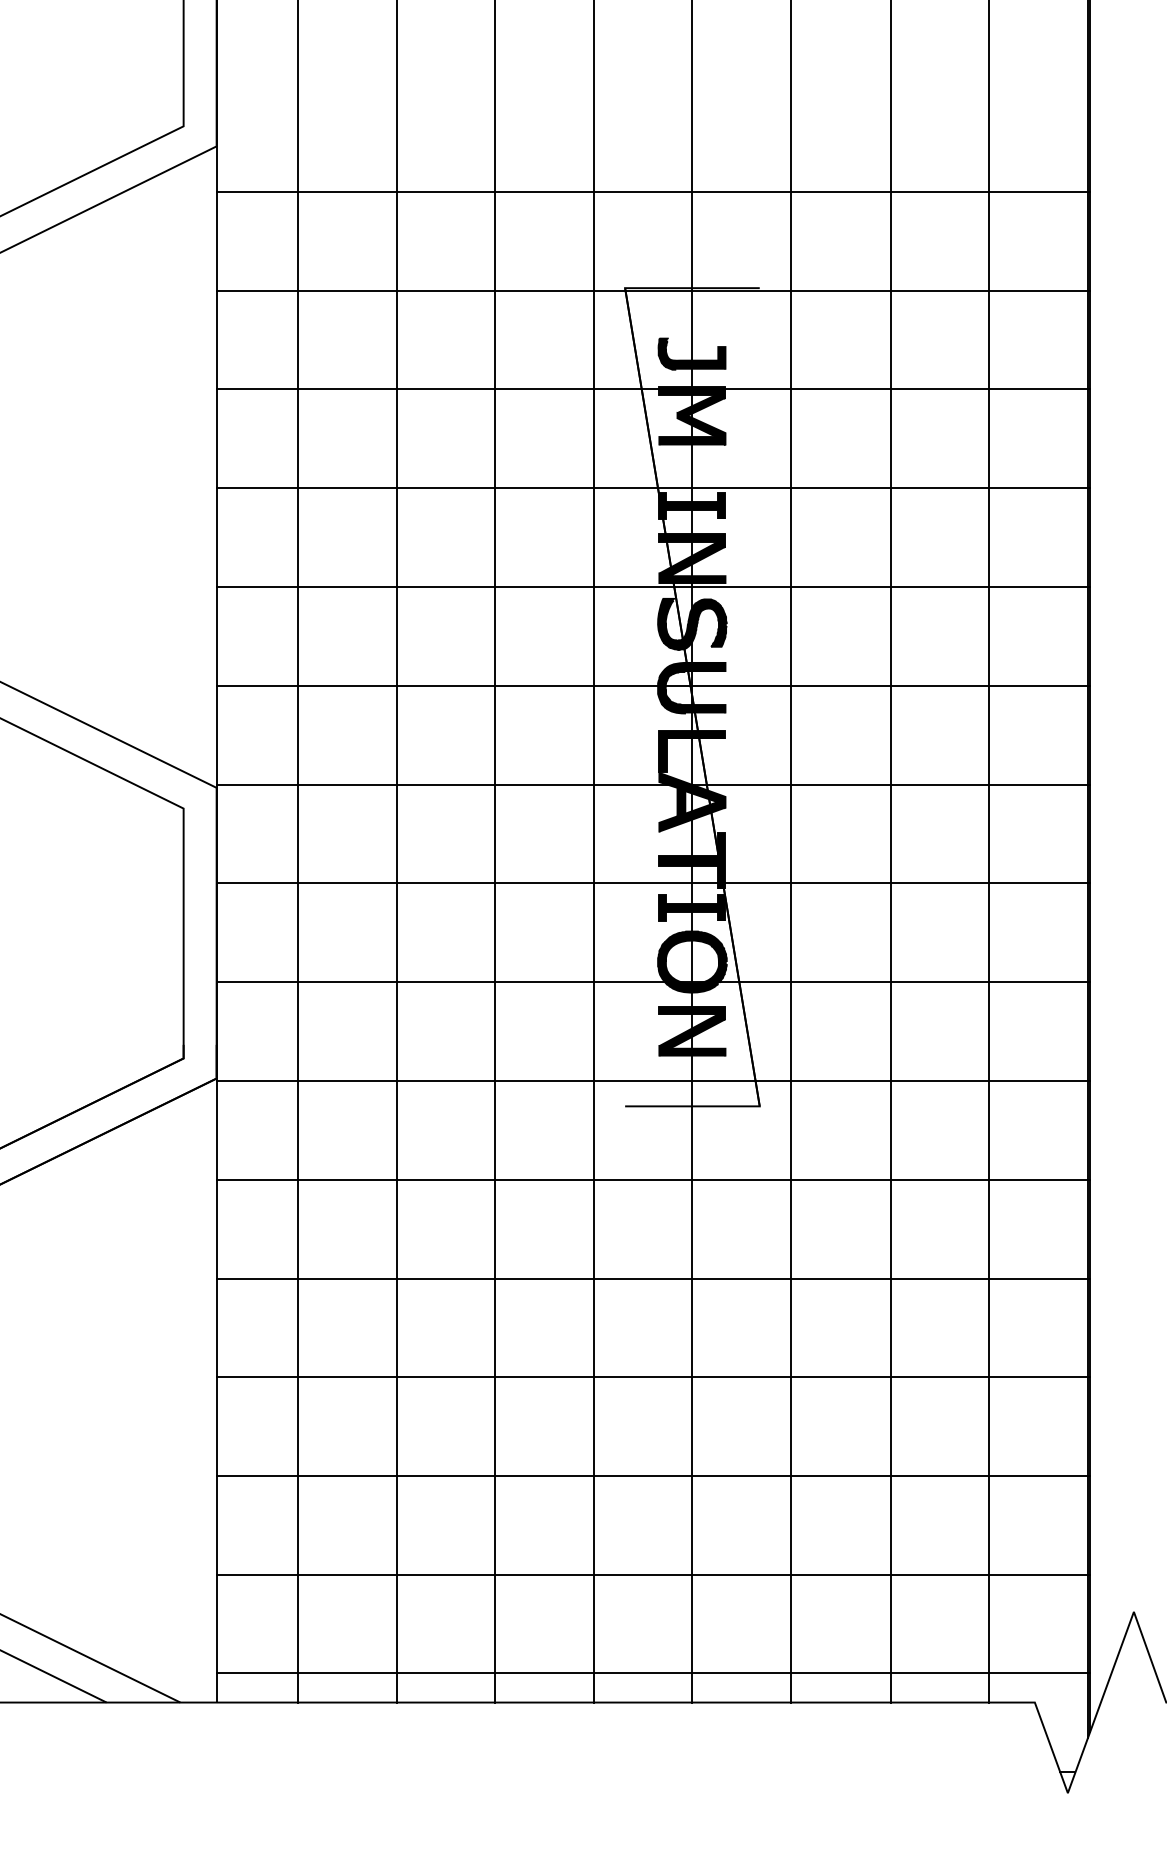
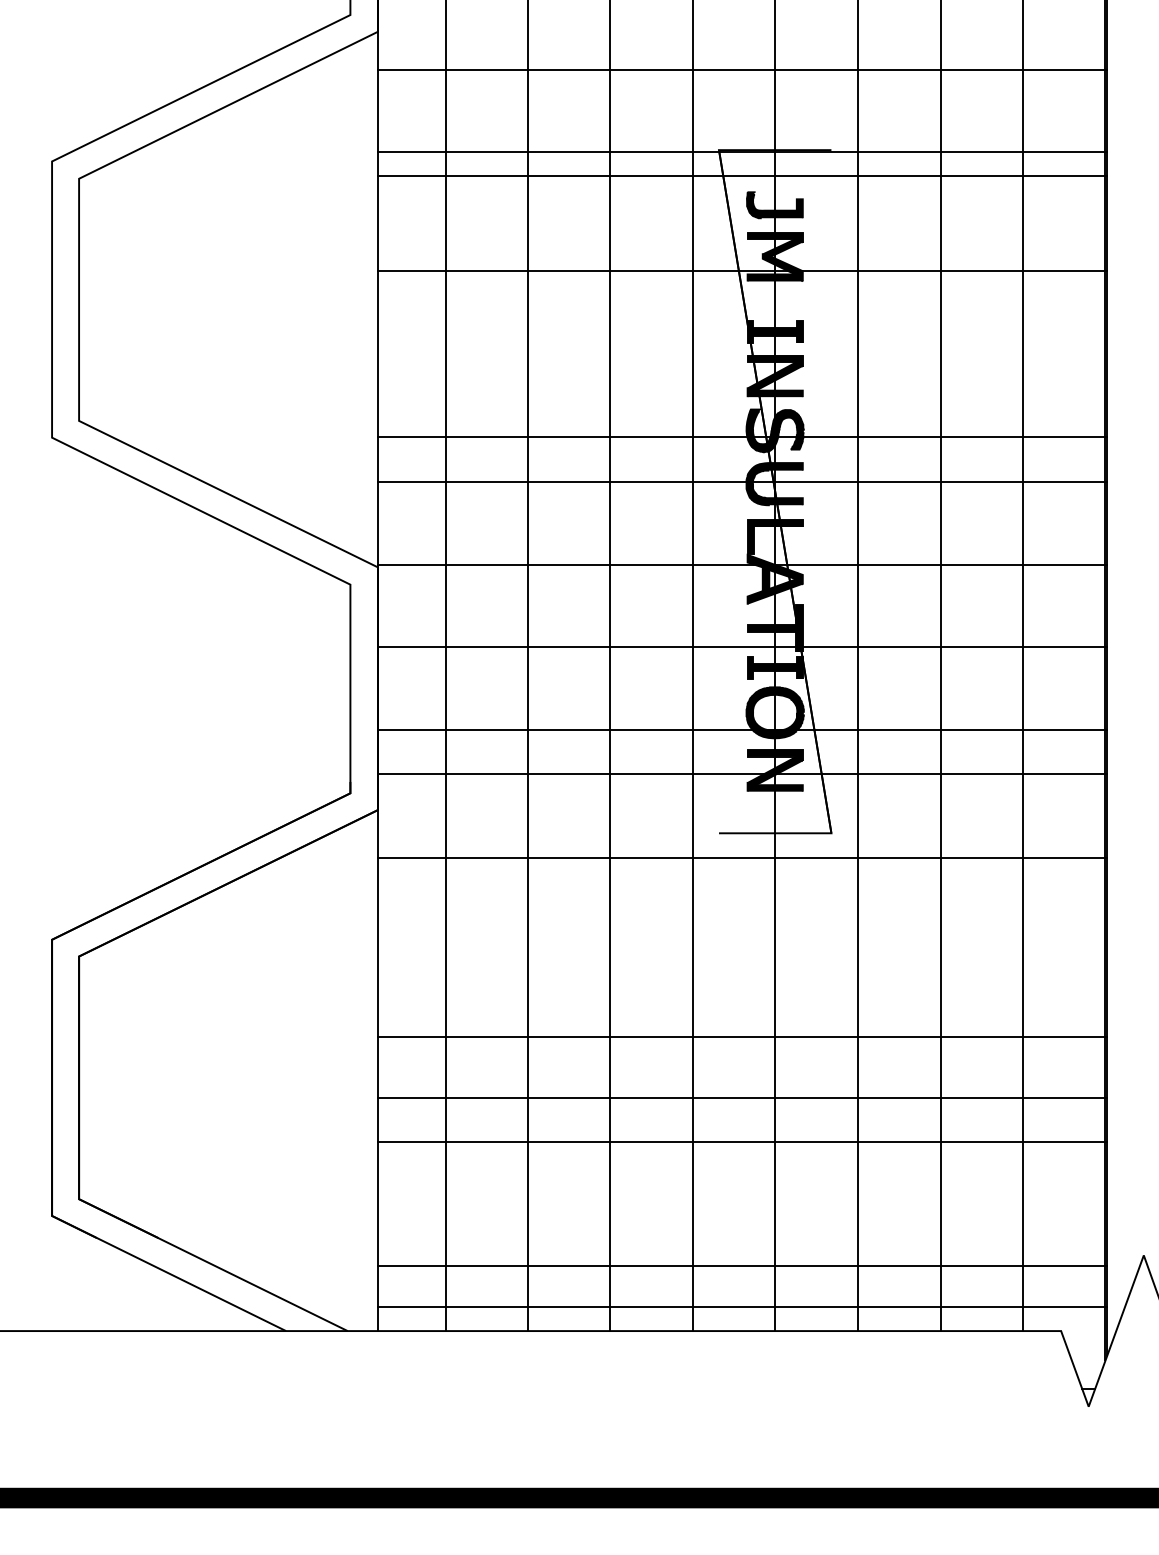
line: (653, 389) -> (742, 176), moved
line: (653, 488) -> (742, 271), moved
line: (653, 586) -> (742, 436), moved
line: (653, 1081) -> (742, 774), moved
line: (653, 1179) -> (742, 858), moved
line: (653, 1279) -> (742, 1037), moved
line: (653, 1377) -> (742, 1098), moved
line: (653, 1574) -> (742, 1265), moved

